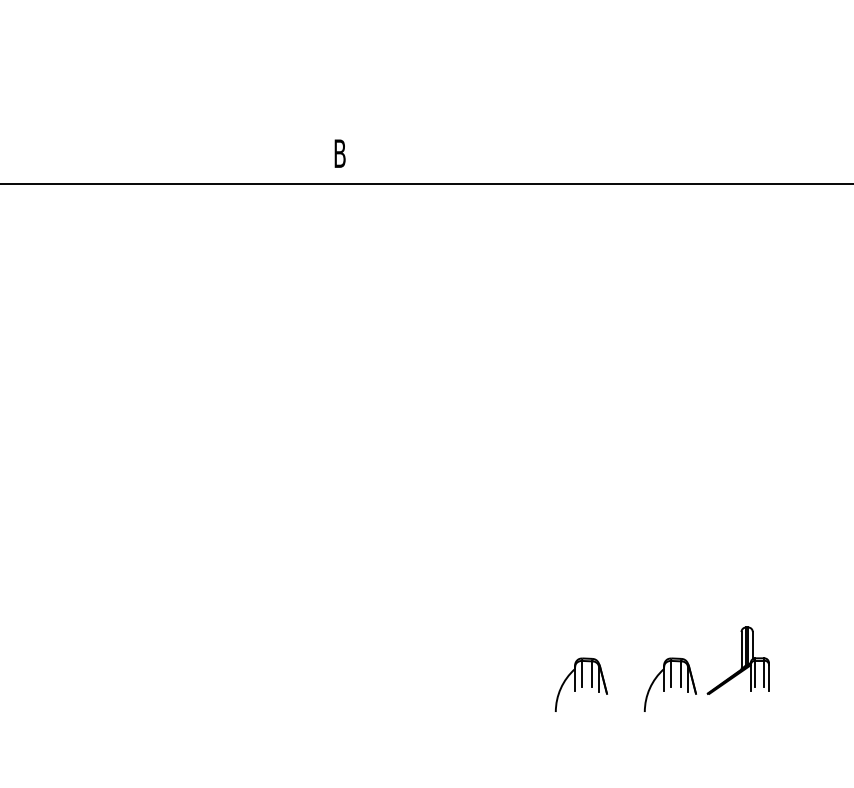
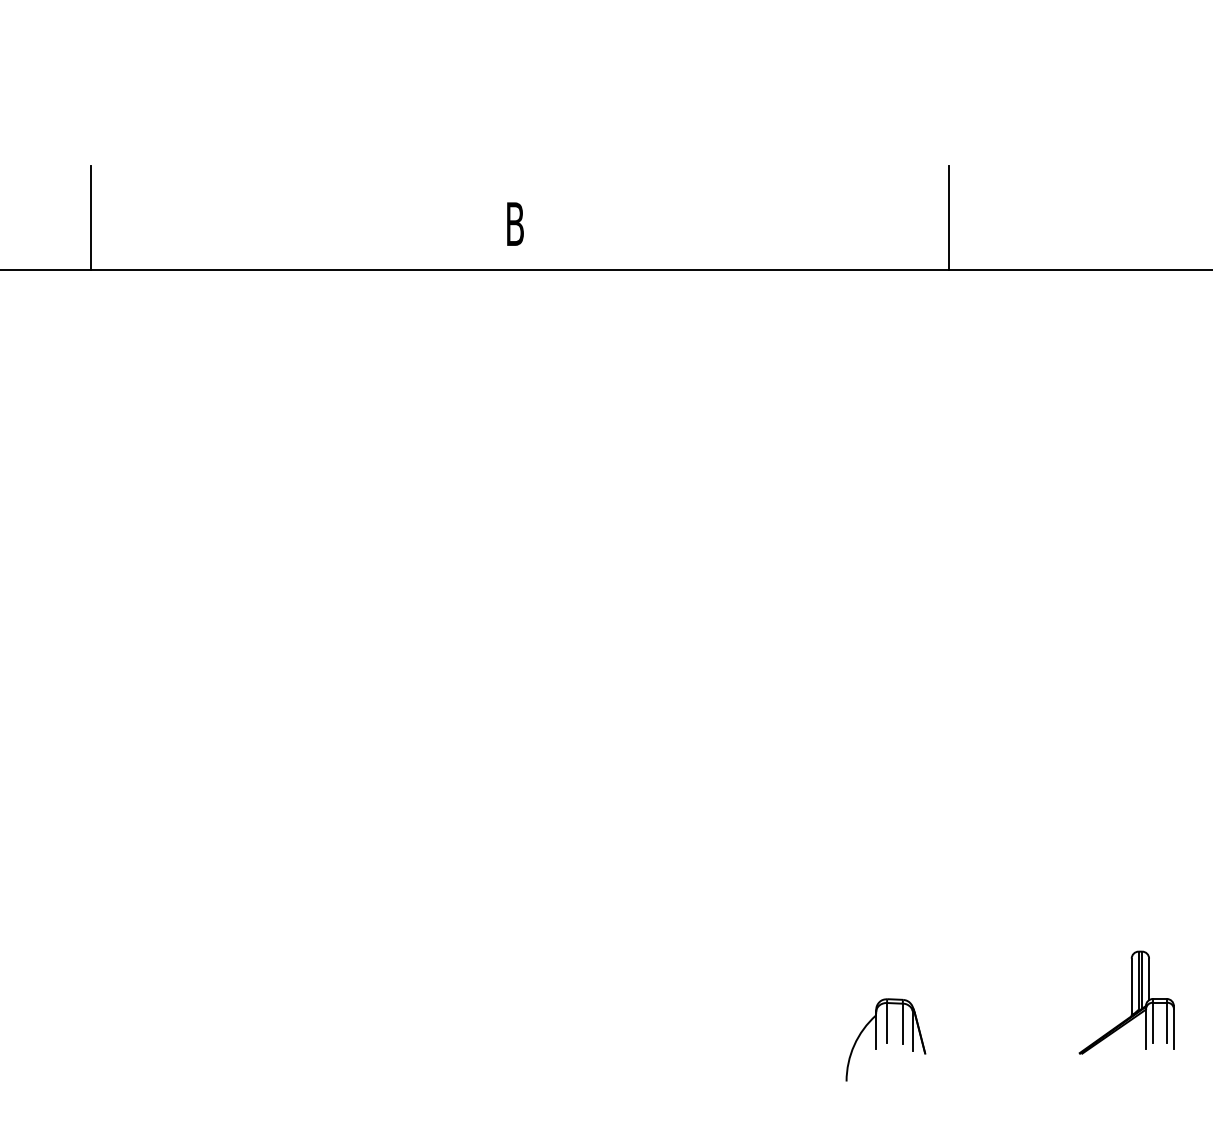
line: (63, 149) -> (90, 217), added
line: (622, 149) -> (948, 217), added
part: (669, 684) -> (1021, 1039), removed

